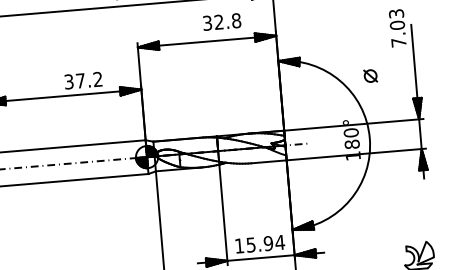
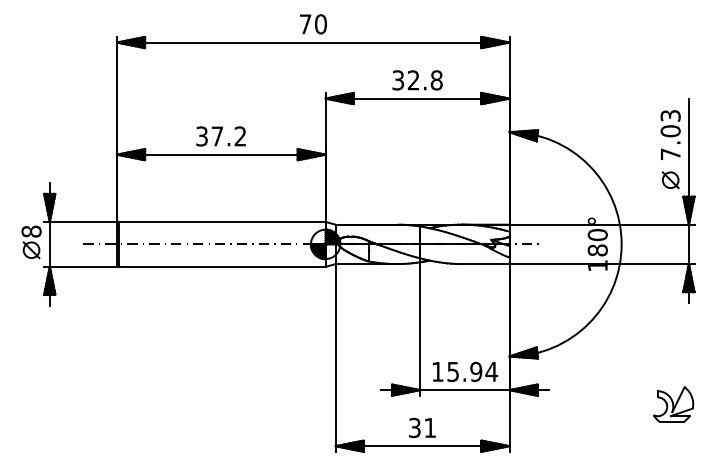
text: (222, 22) -> (417, 80), moved
text: (397, 27) -> (670, 134), moved
part: (370, 76) -> (670, 180), moved
text: (82, 80) -> (220, 136), moved

